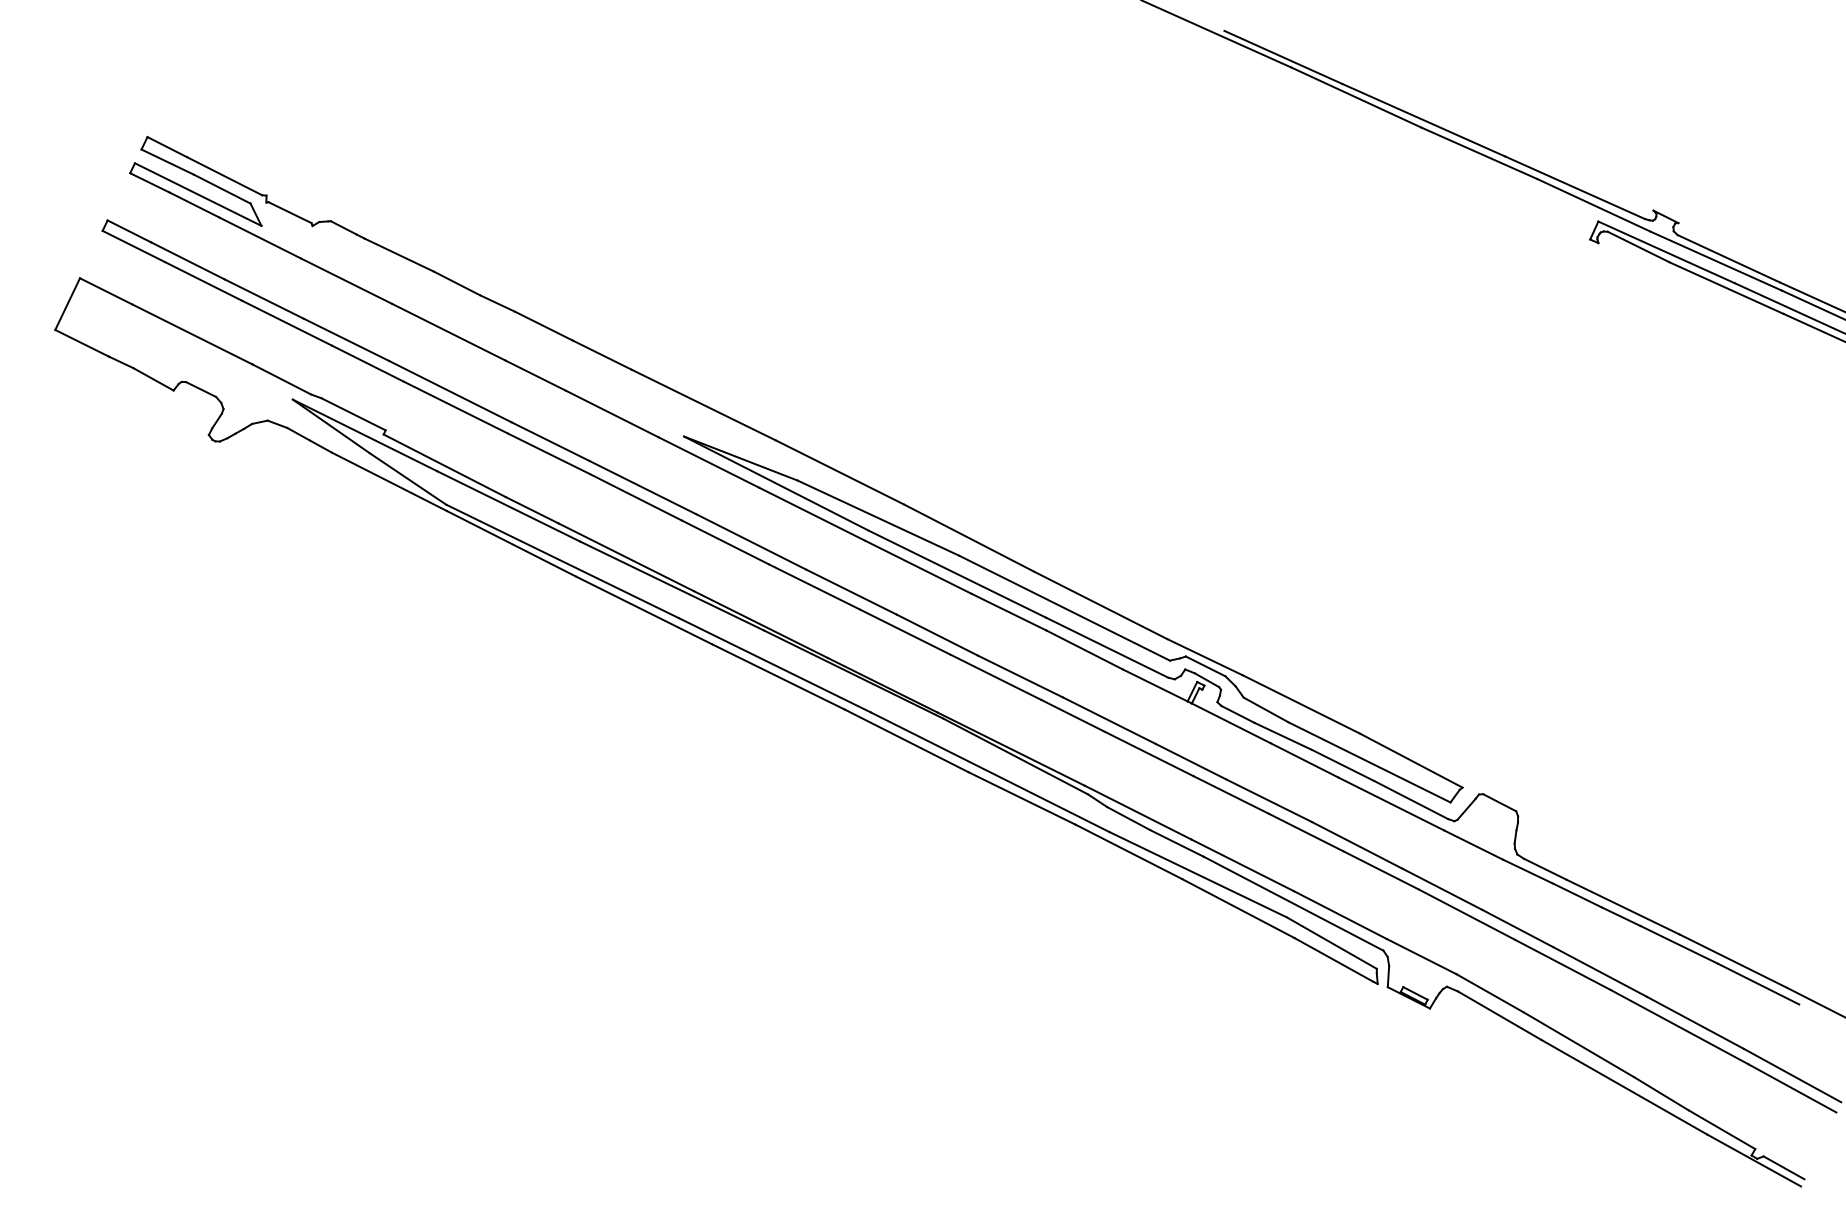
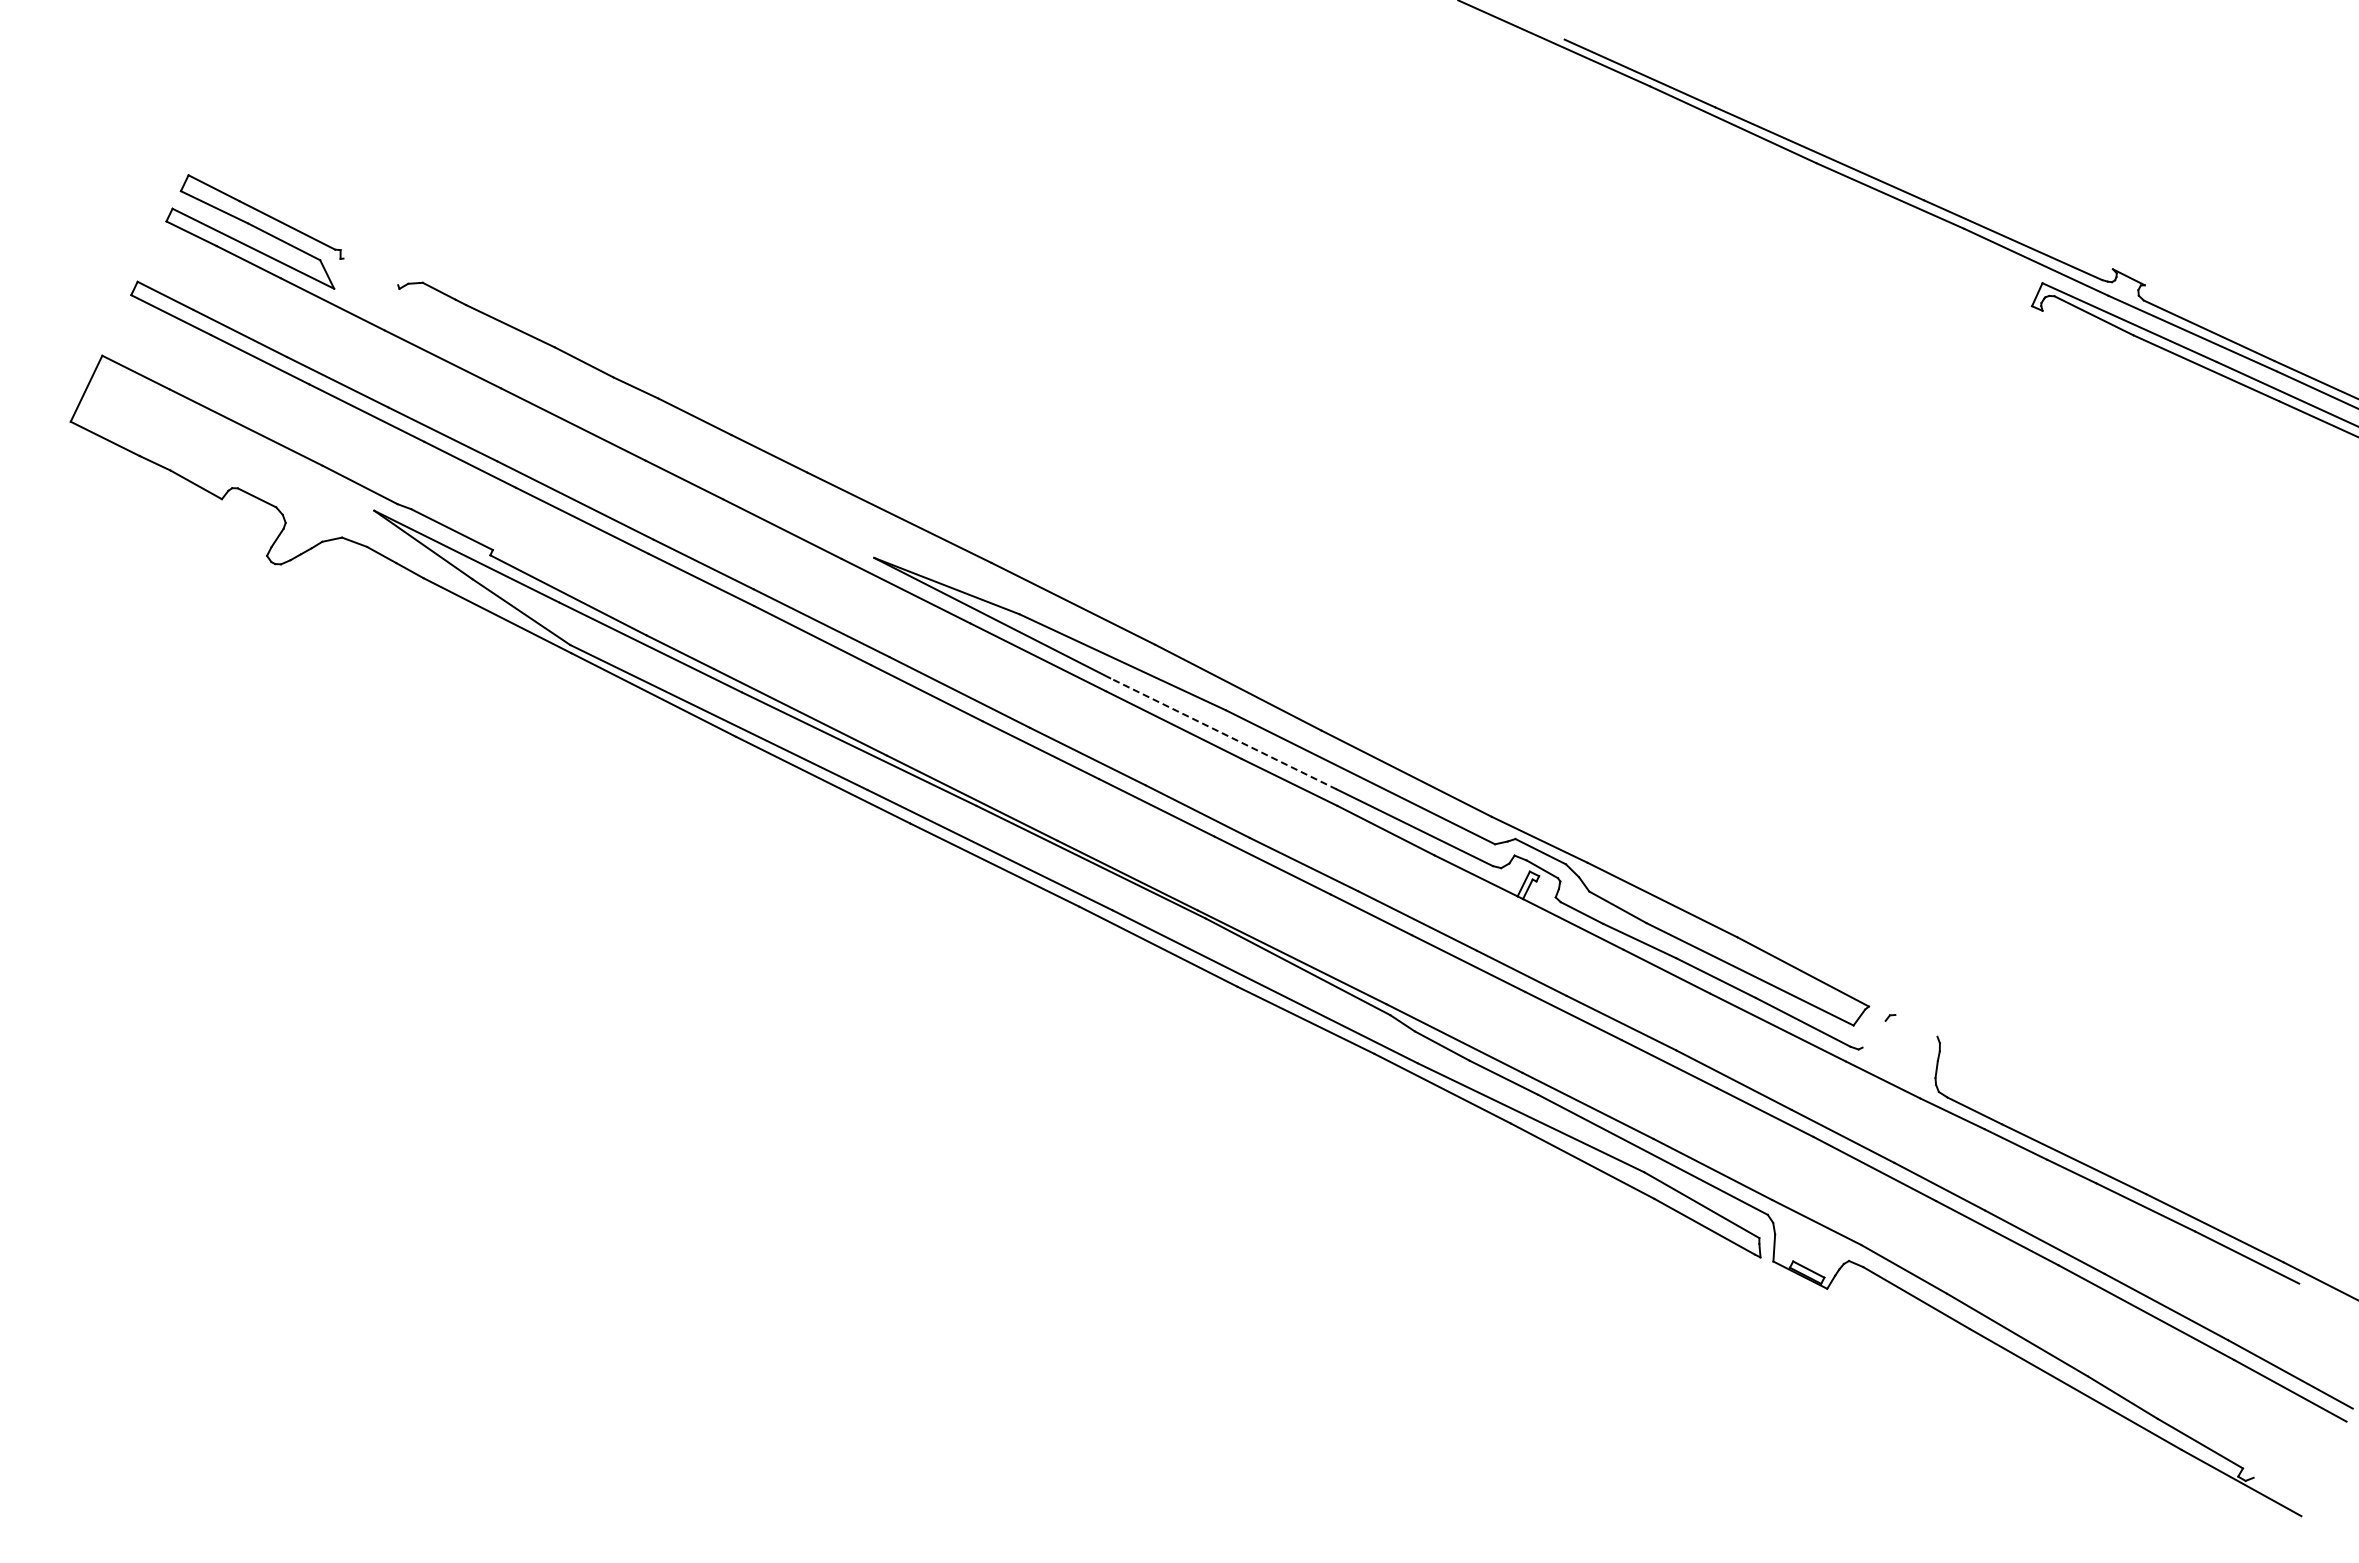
line: (289, 212) -> (370, 271), removed
line: (957, 573) -> (1223, 733), solid -> dashed
line: (1499, 802) -> (1916, 1025), removed
line: (1466, 808) -> (1873, 1033), removed
line: (1783, 1167) -> (2279, 1492), removed

